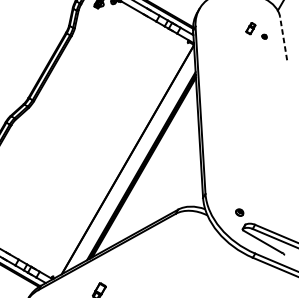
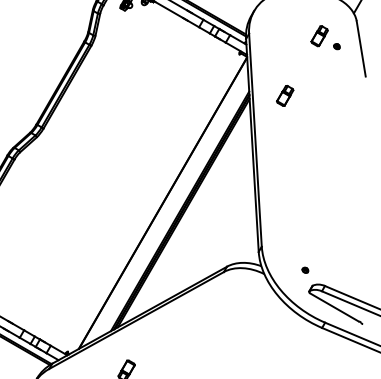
part: (250, 28) -> (319, 36), size x1.43
line: (283, 38) -> (361, 48), dashed -> solid
part: (224, 75) -> (285, 95), added
part: (239, 211) -> (305, 269), size x0.62

